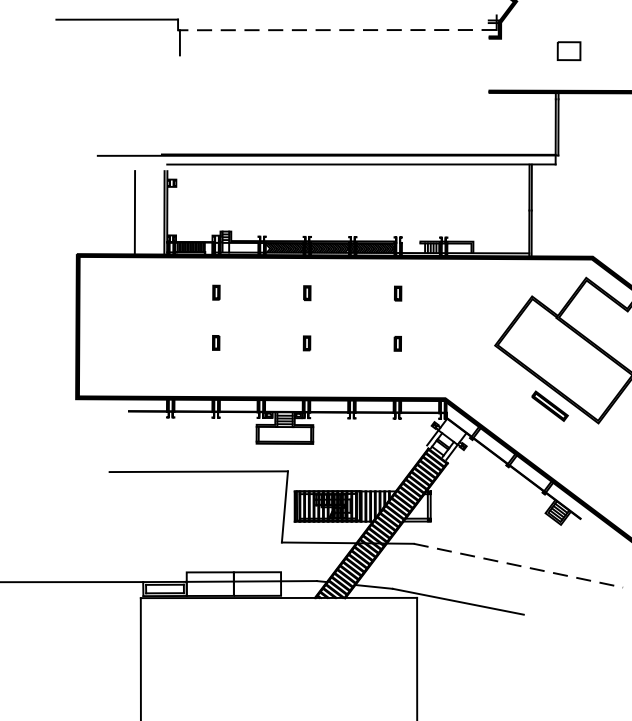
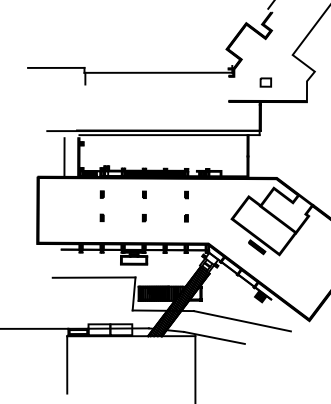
line: (337, 29) -> (158, 72), dashed -> solid
line: (518, 566) -> (242, 321), dashed -> solid

